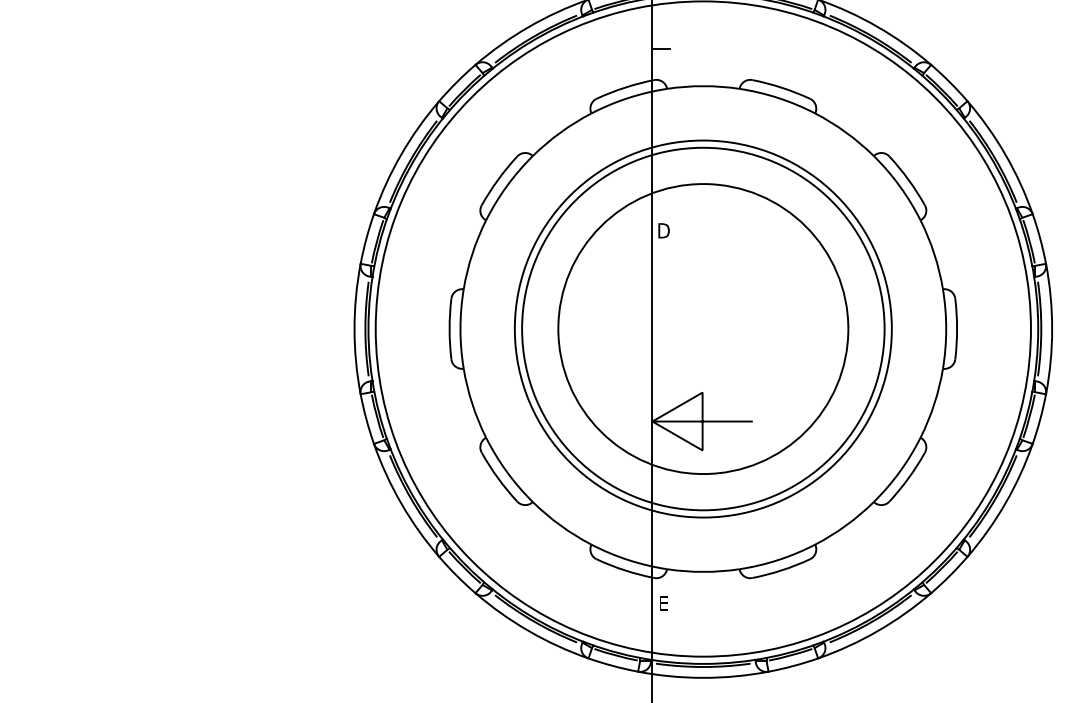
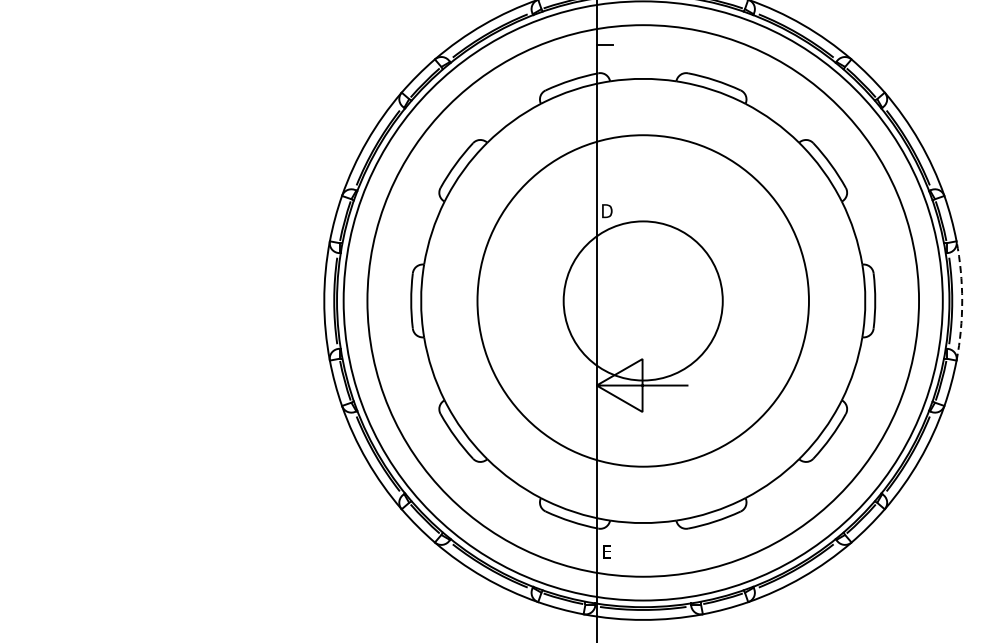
circle: (702, 328) -> (642, 300), size x0.6
circle: (702, 328) -> (642, 300), size x1.6
arc: (1052, 328) -> (962, 300), solid -> dashed

